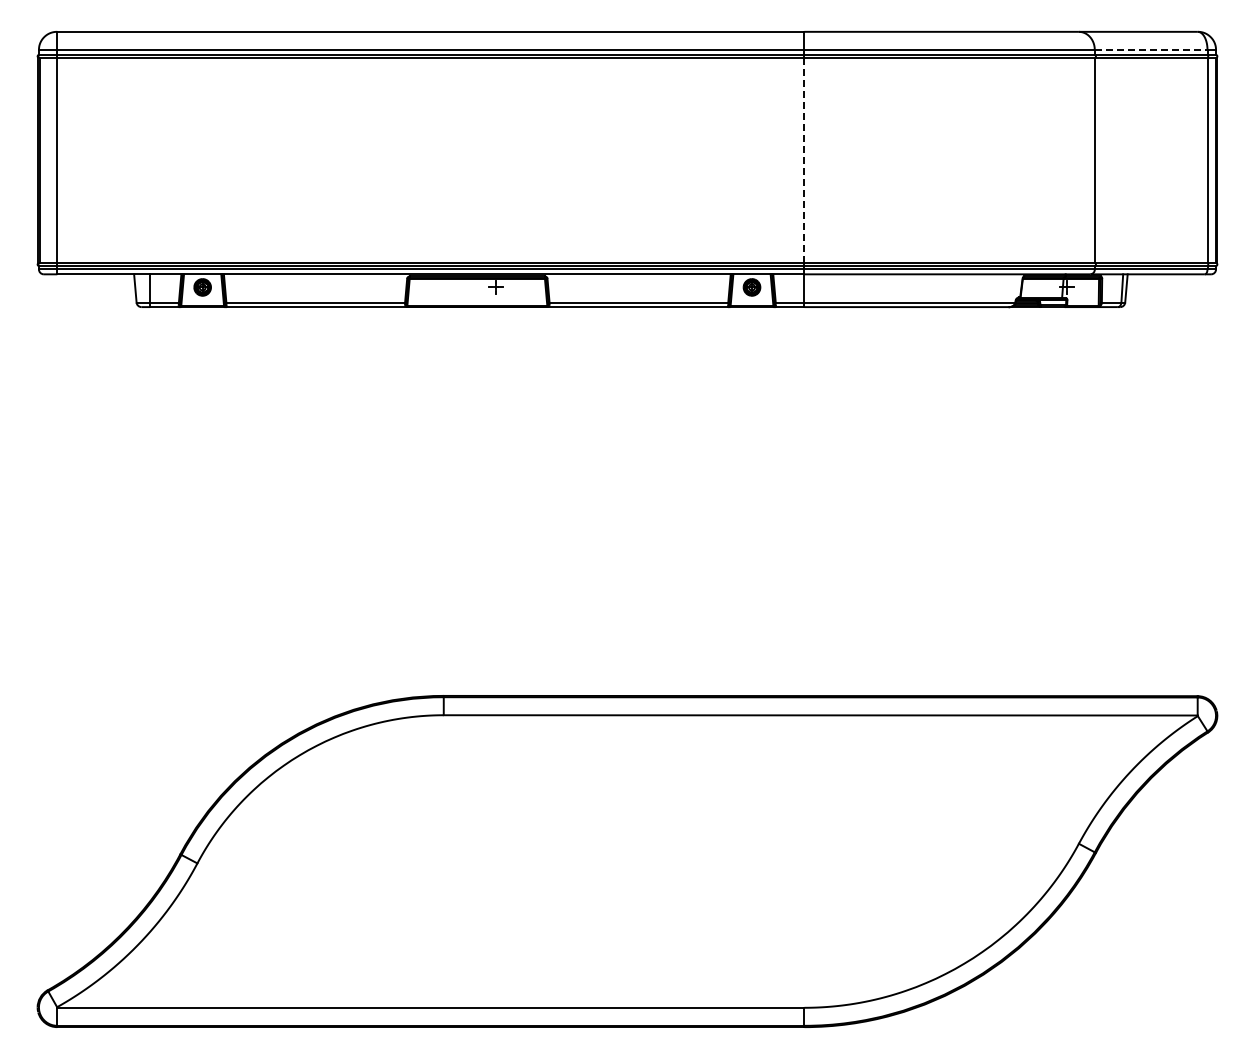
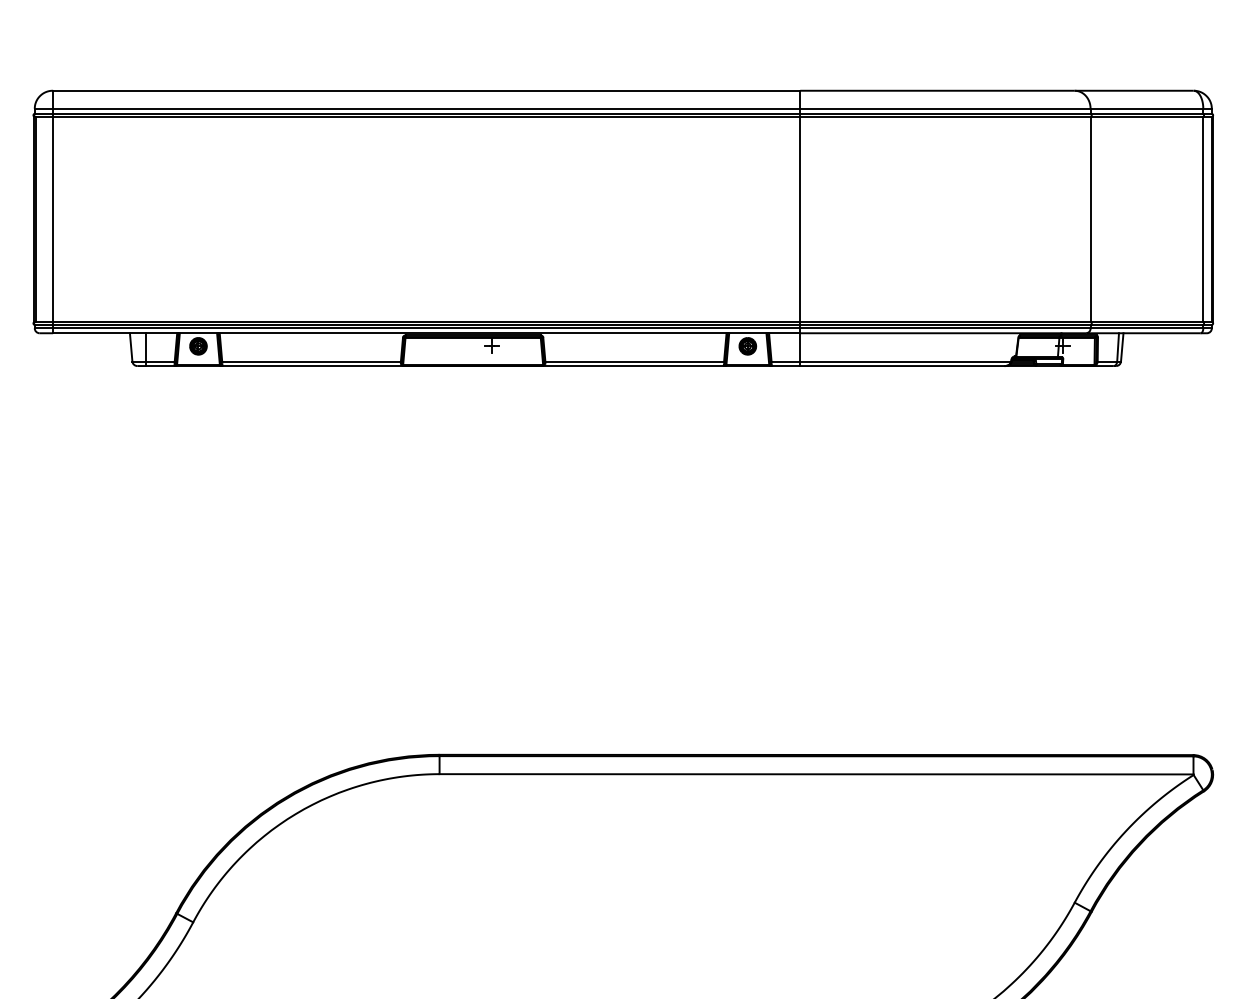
line: (1151, 49) -> (1147, 108), dashed -> solid
line: (804, 159) -> (800, 218), dashed -> solid

